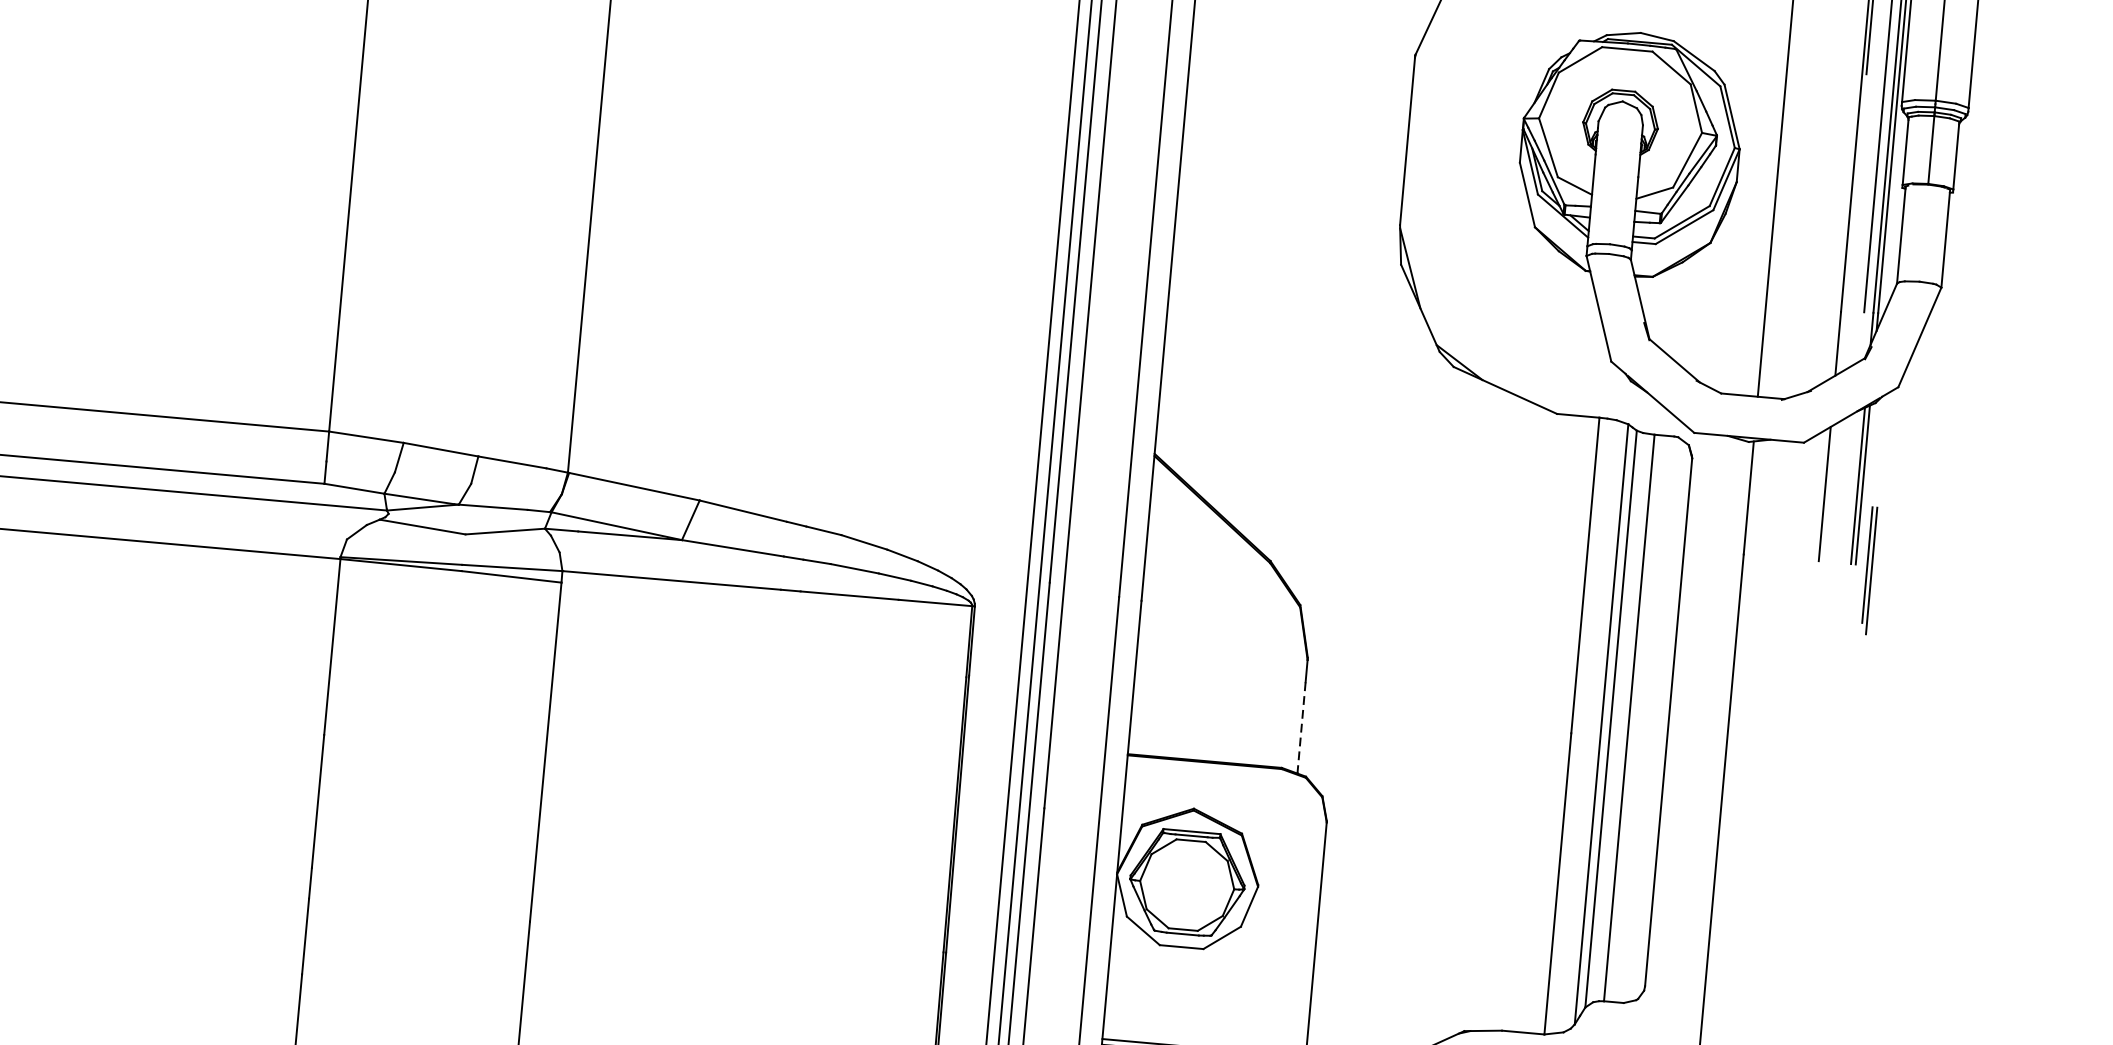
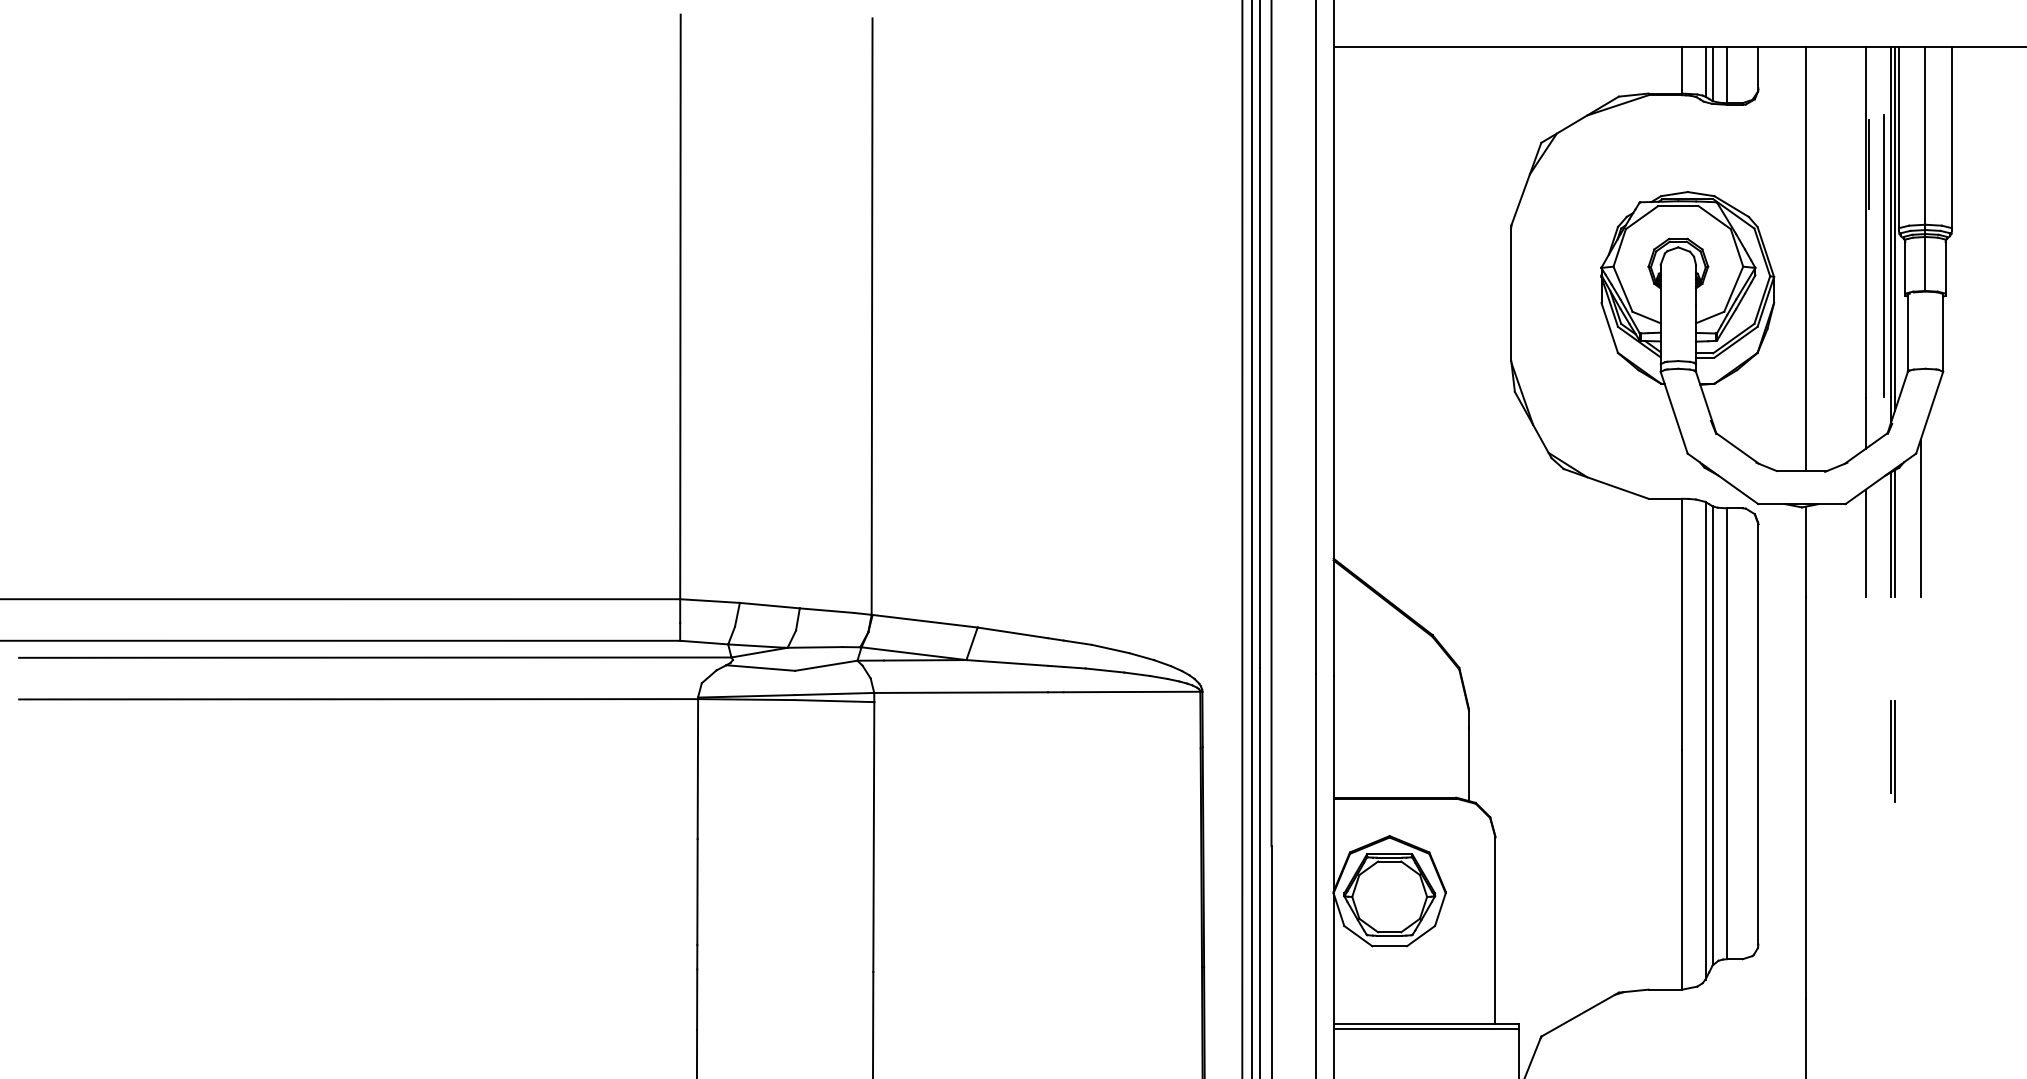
line: (1896, 467) -> (1920, 517), added
part: (1868, 570) -> (1892, 751), moved
line: (1300, 728) -> (1468, 765), dashed -> solid

